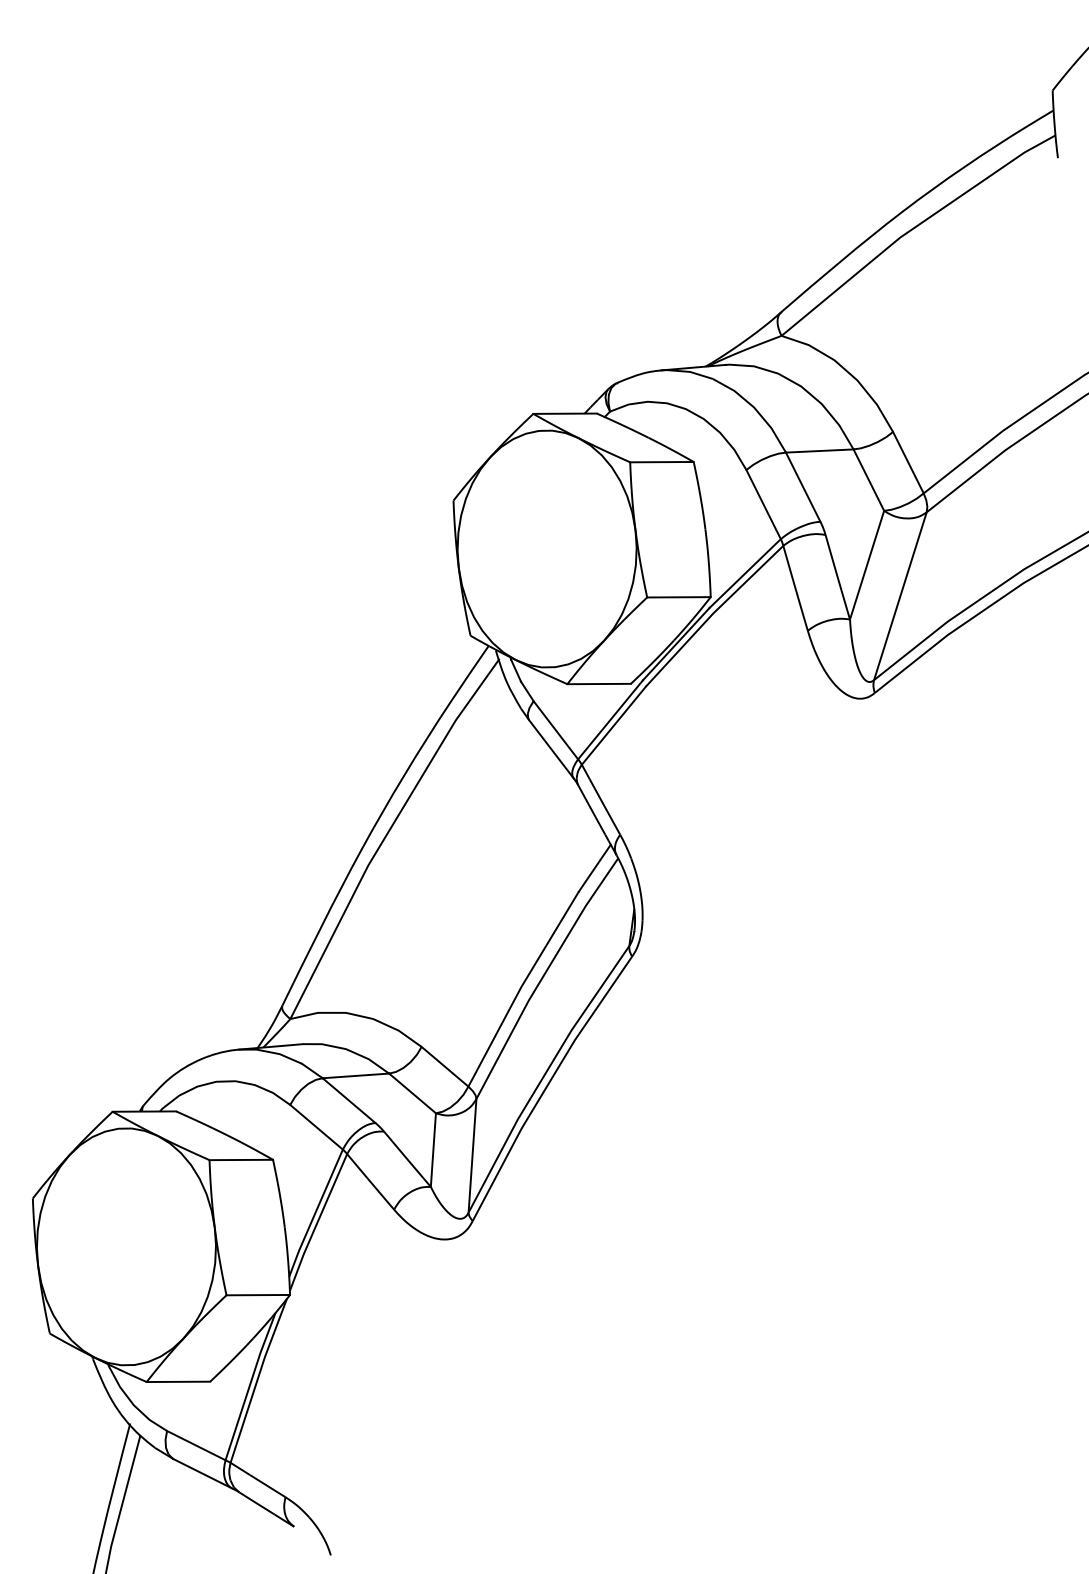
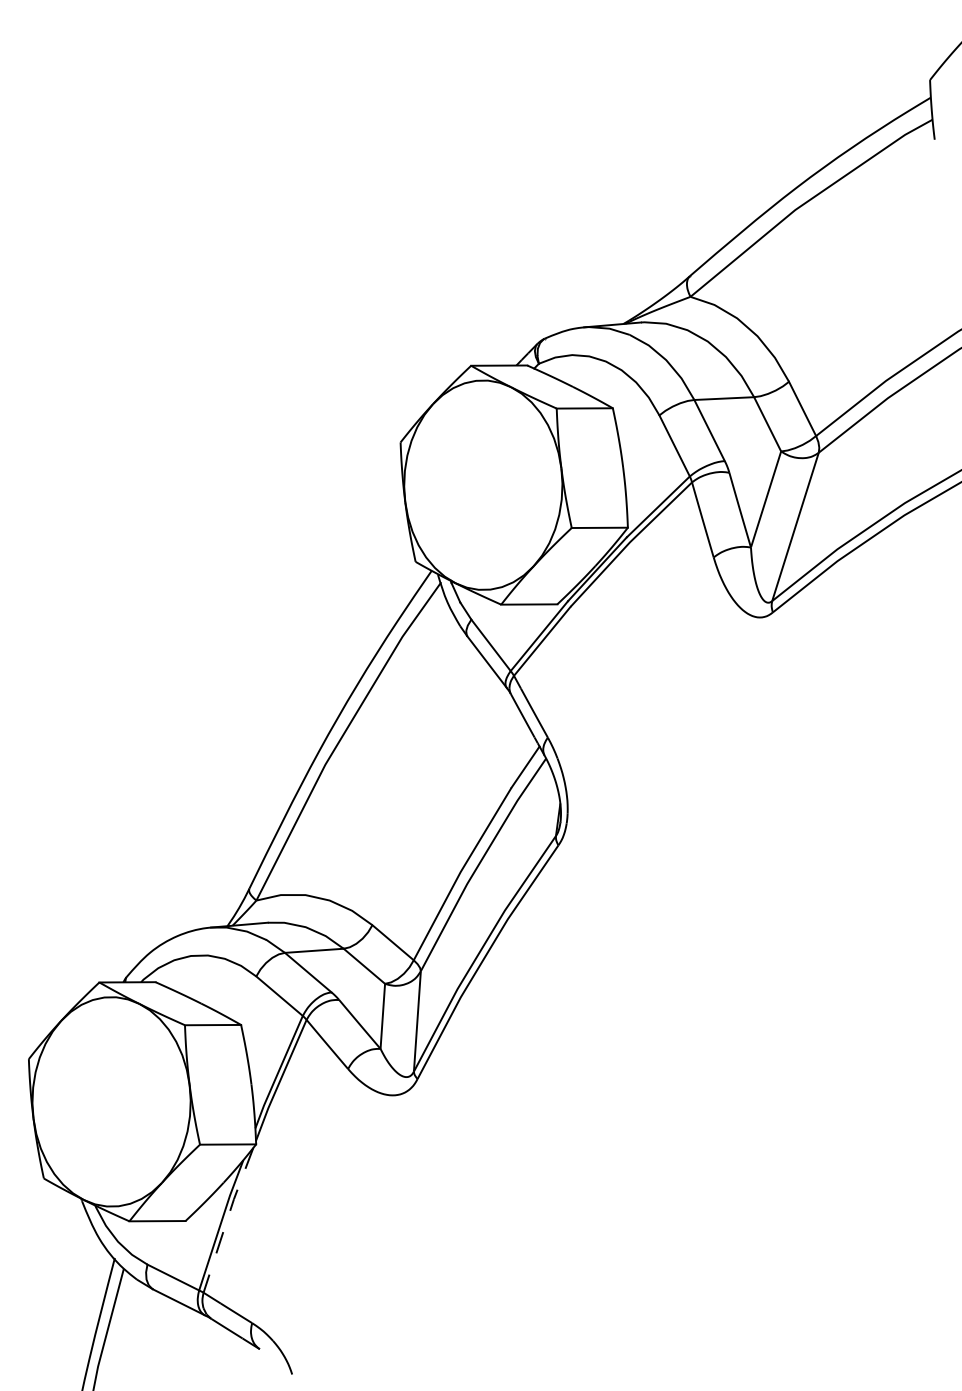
line: (257, 1379) -> (227, 1219), solid -> dashed

